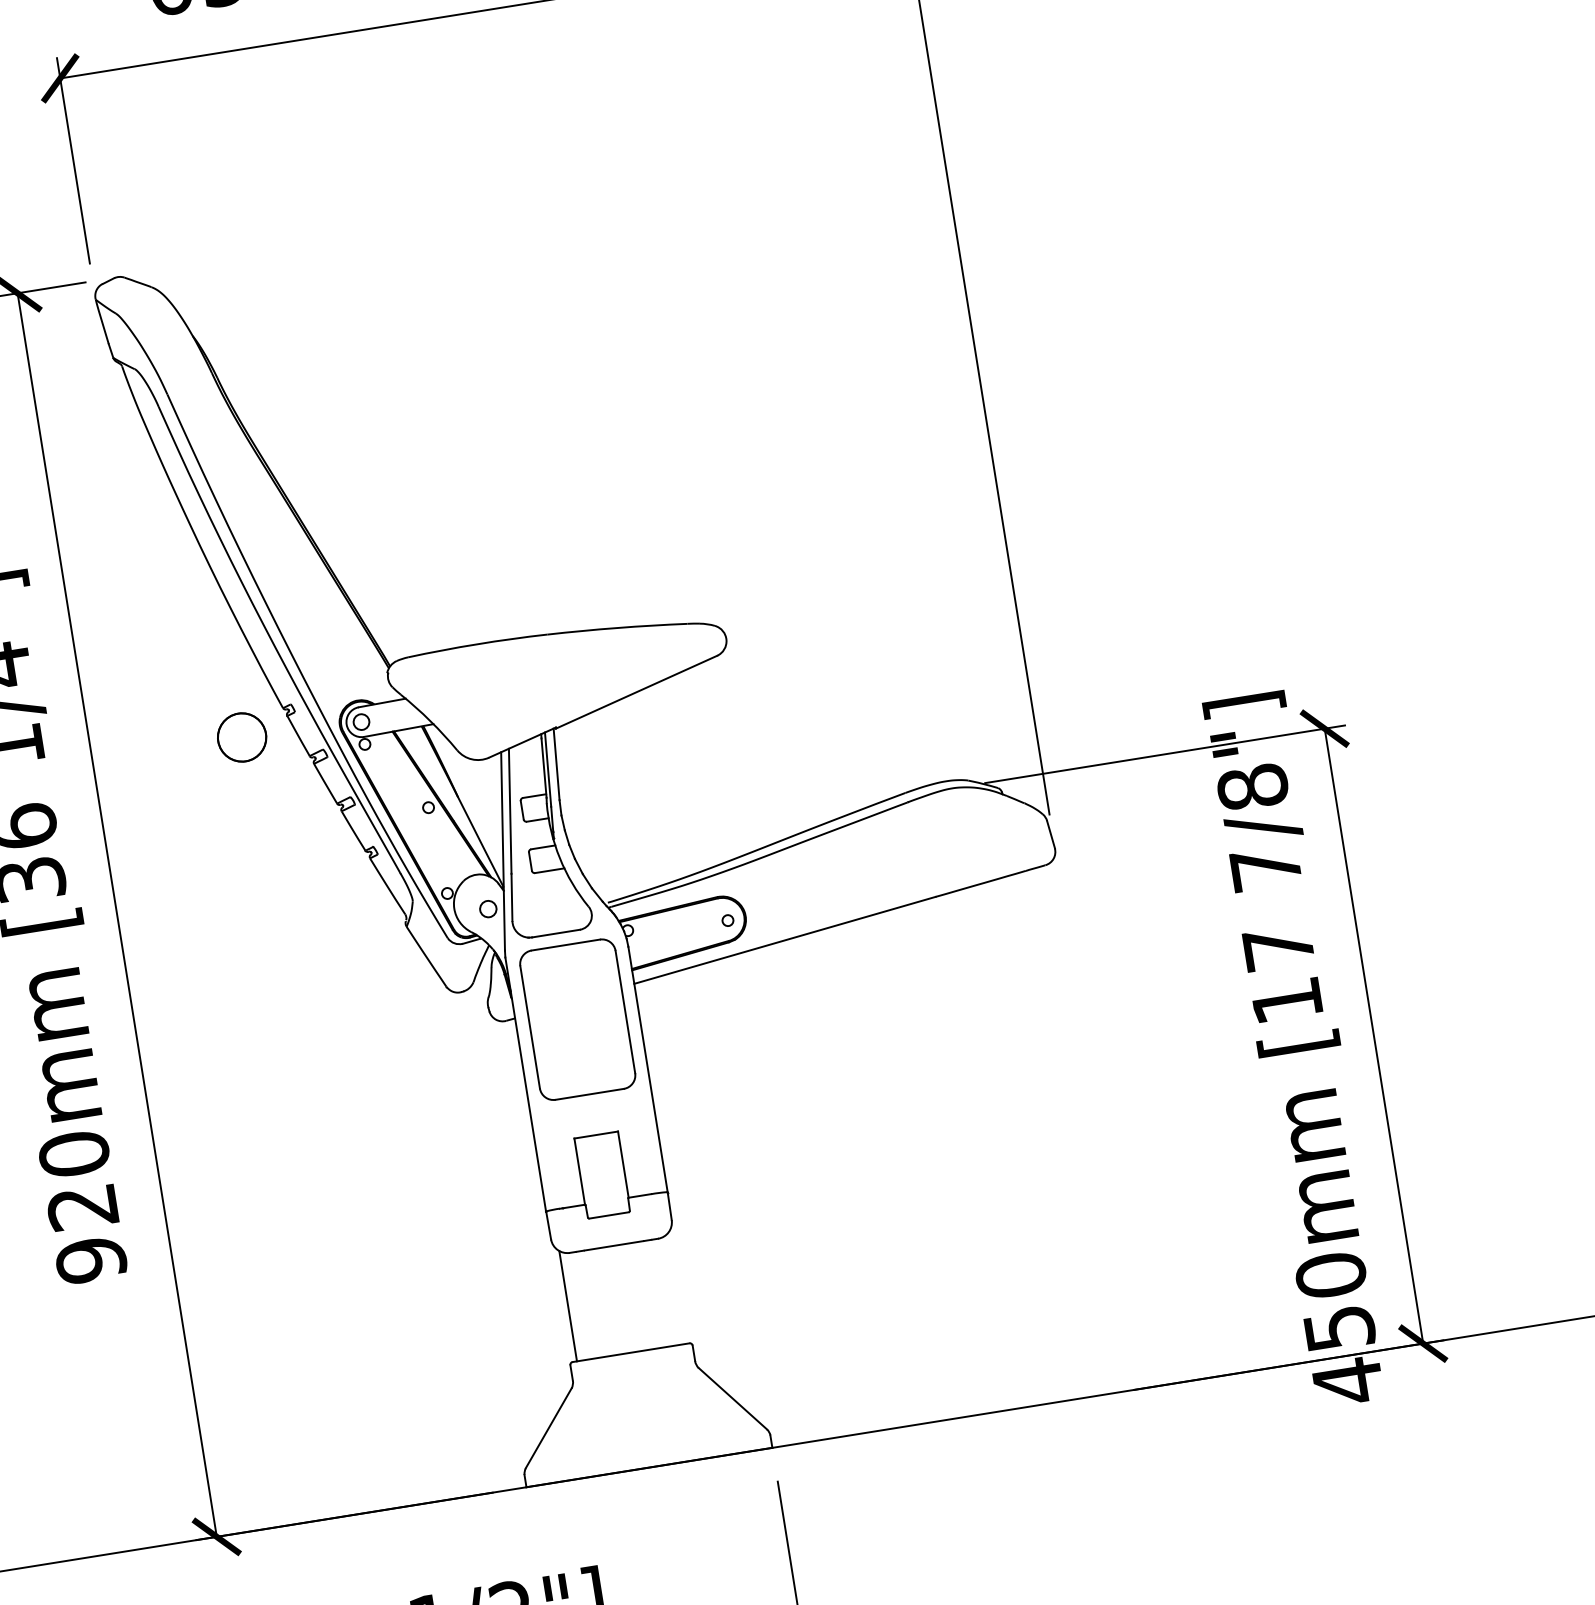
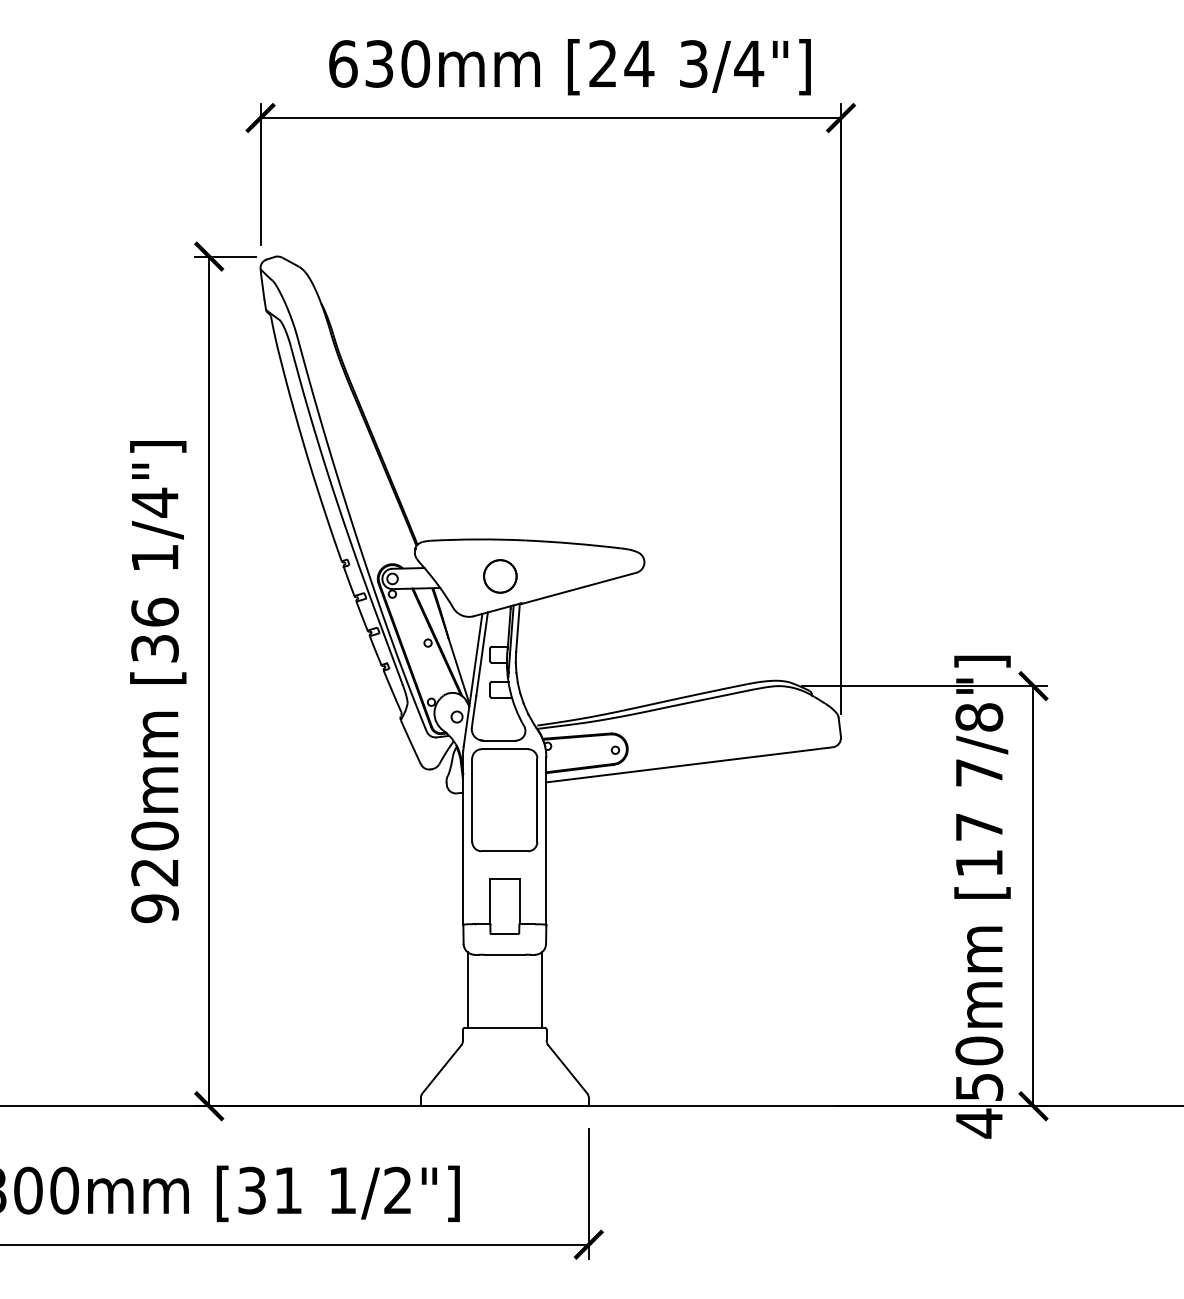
circle: (242, 737) -> (500, 576), moved
line: (675, 1288) -> (541, 989), added

